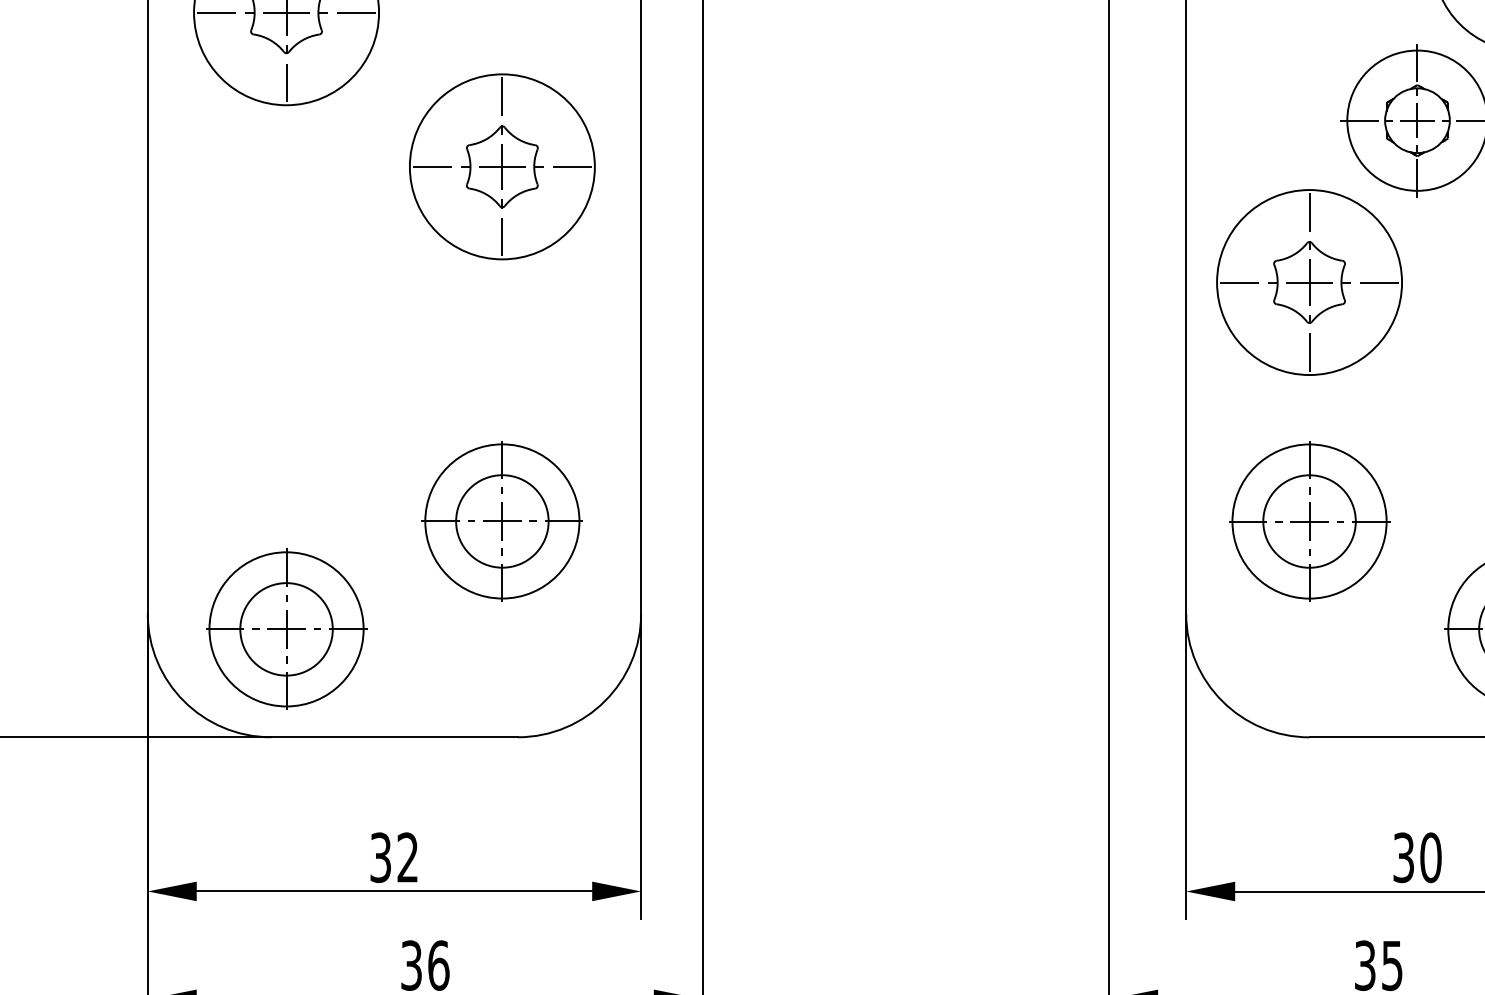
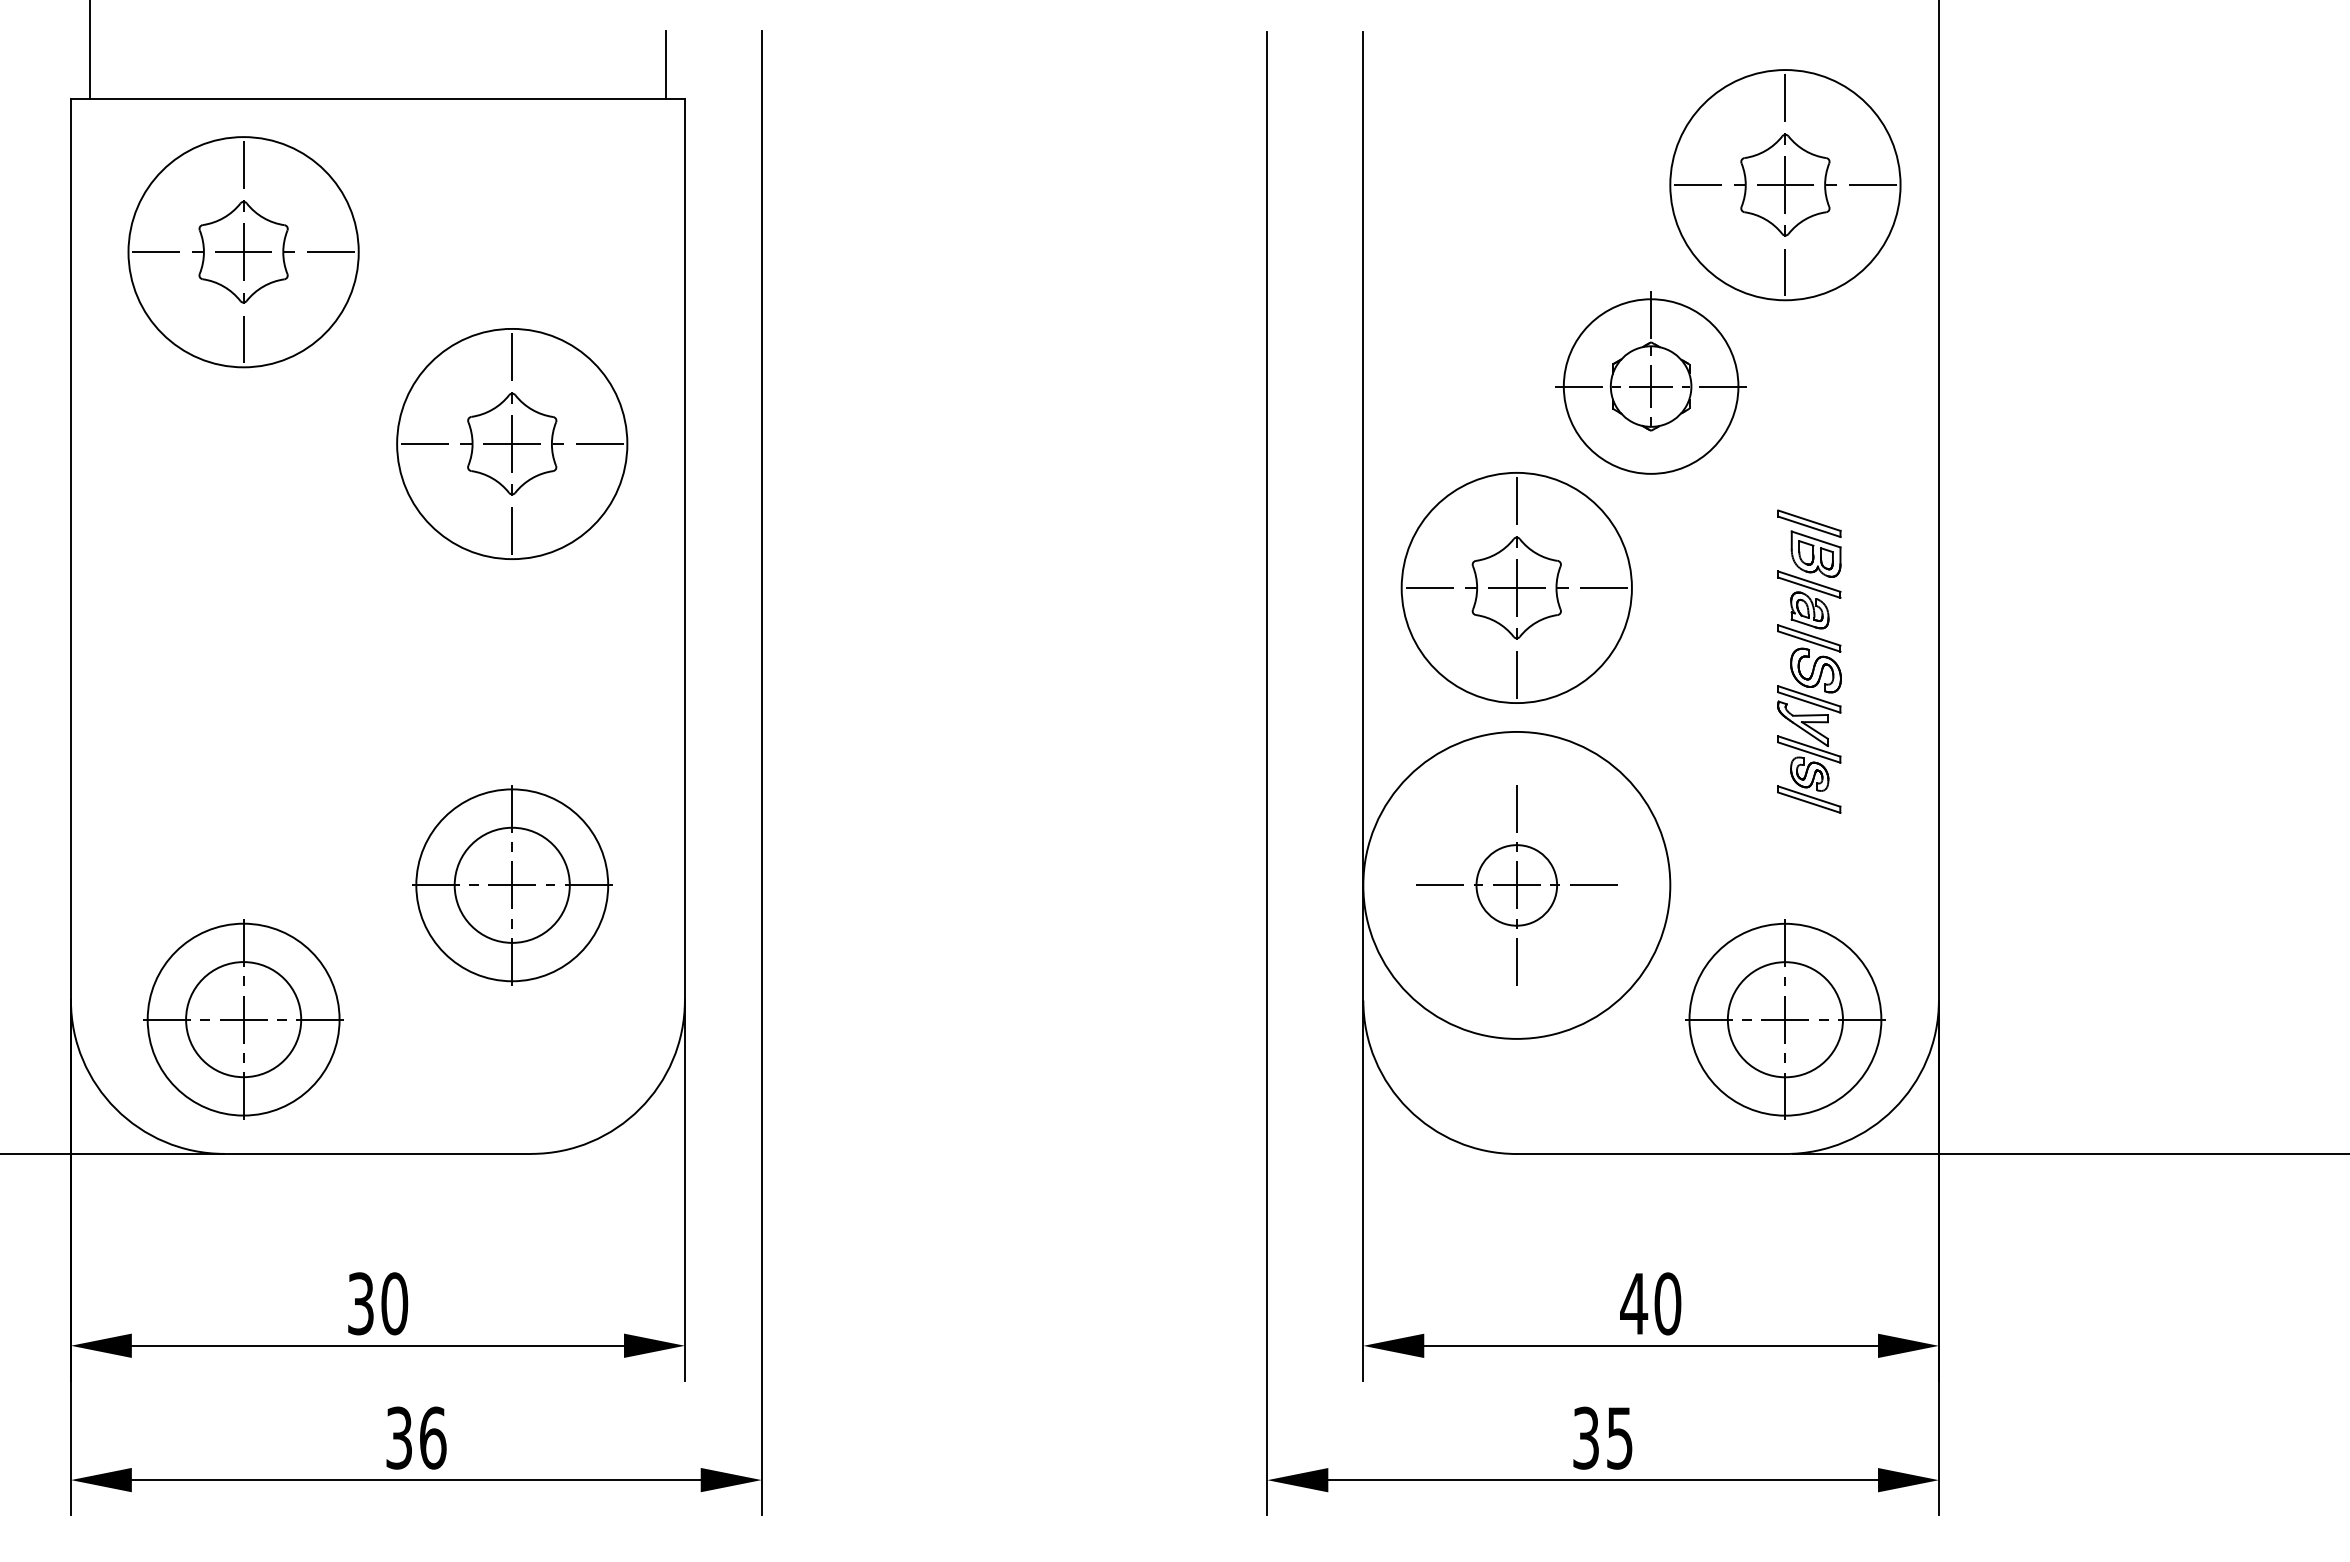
line: (1417, 180) -> (1651, 460), removed
circle: (1309, 520) -> (1516, 884), size x0.7
circle: (1309, 521) -> (1516, 885), size x1.6
text: (407, 857) -> (394, 1303), 32 -> 30
text: (1404, 857) -> (1634, 1303), 30 -> 40

